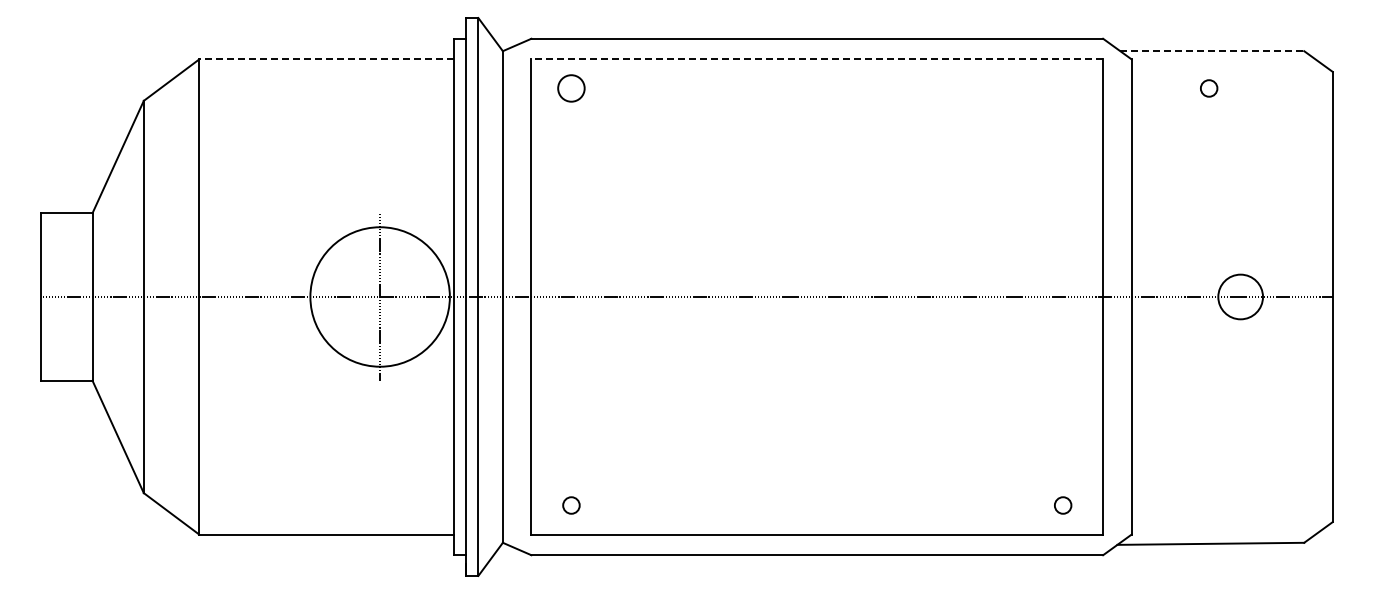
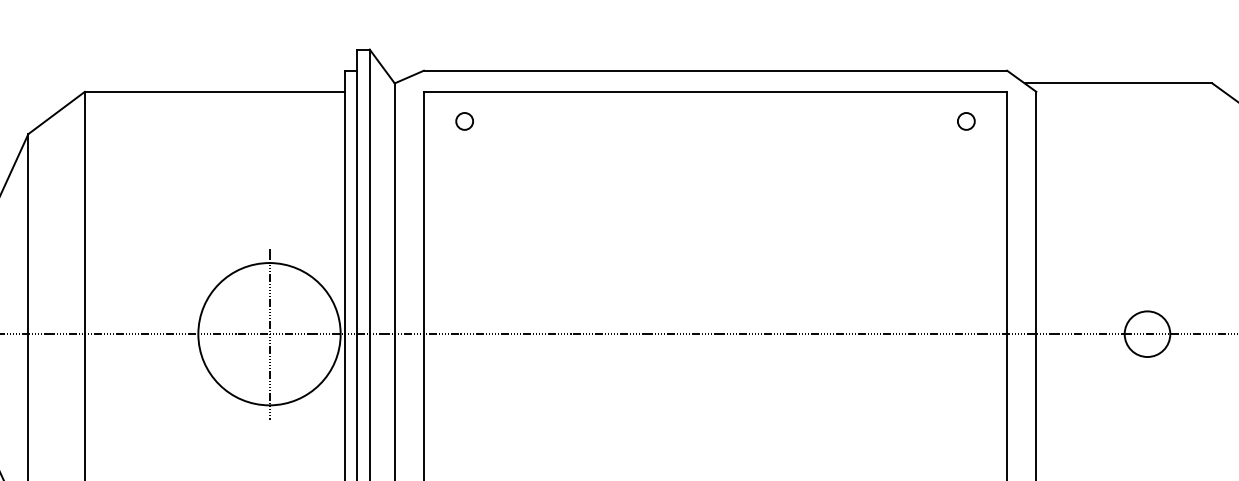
line: (1212, 51) -> (1118, 83), dashed -> solid
line: (326, 59) -> (214, 91), dashed -> solid
line: (817, 59) -> (715, 91), dashed -> solid
circle: (571, 88) -> (464, 121), size x0.62
circle: (1209, 88) -> (966, 121), moved

